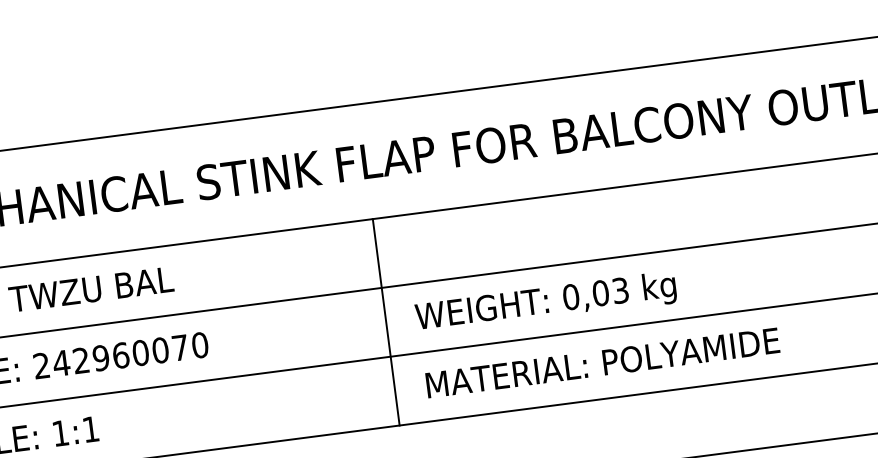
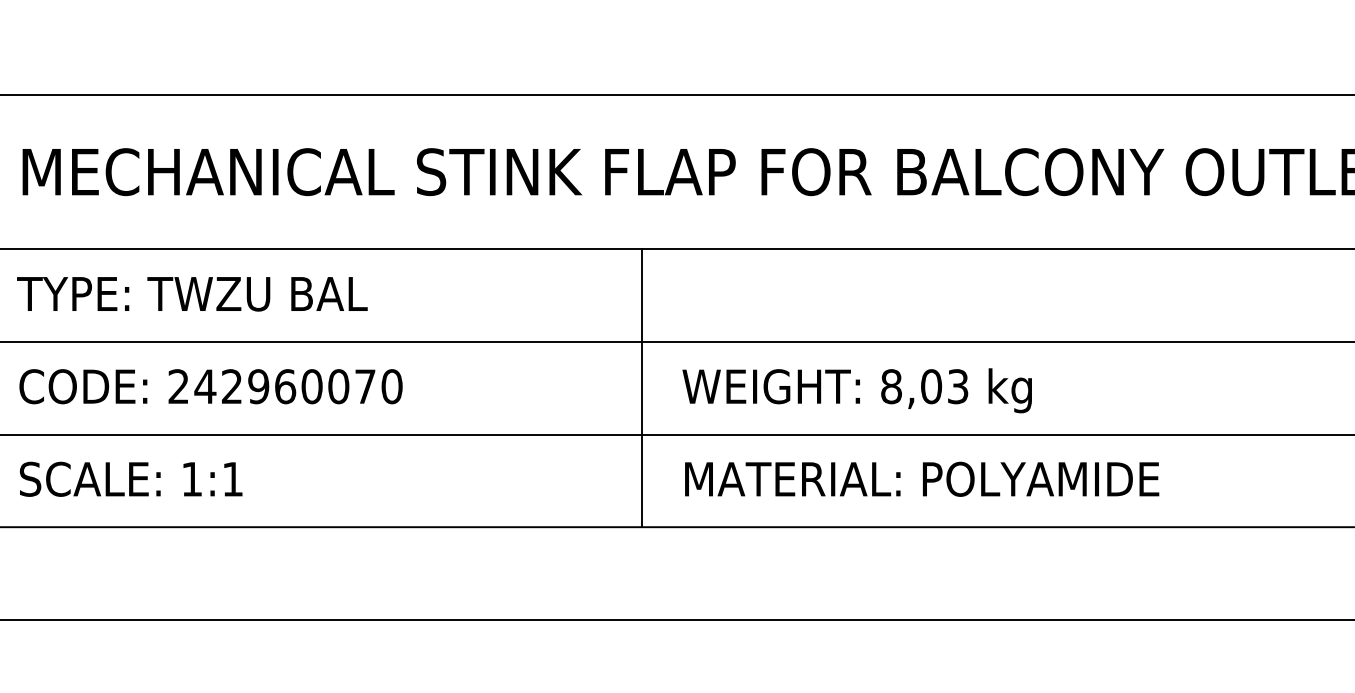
text: (571, 296) -> (891, 386), 0,03 -> 8,03

